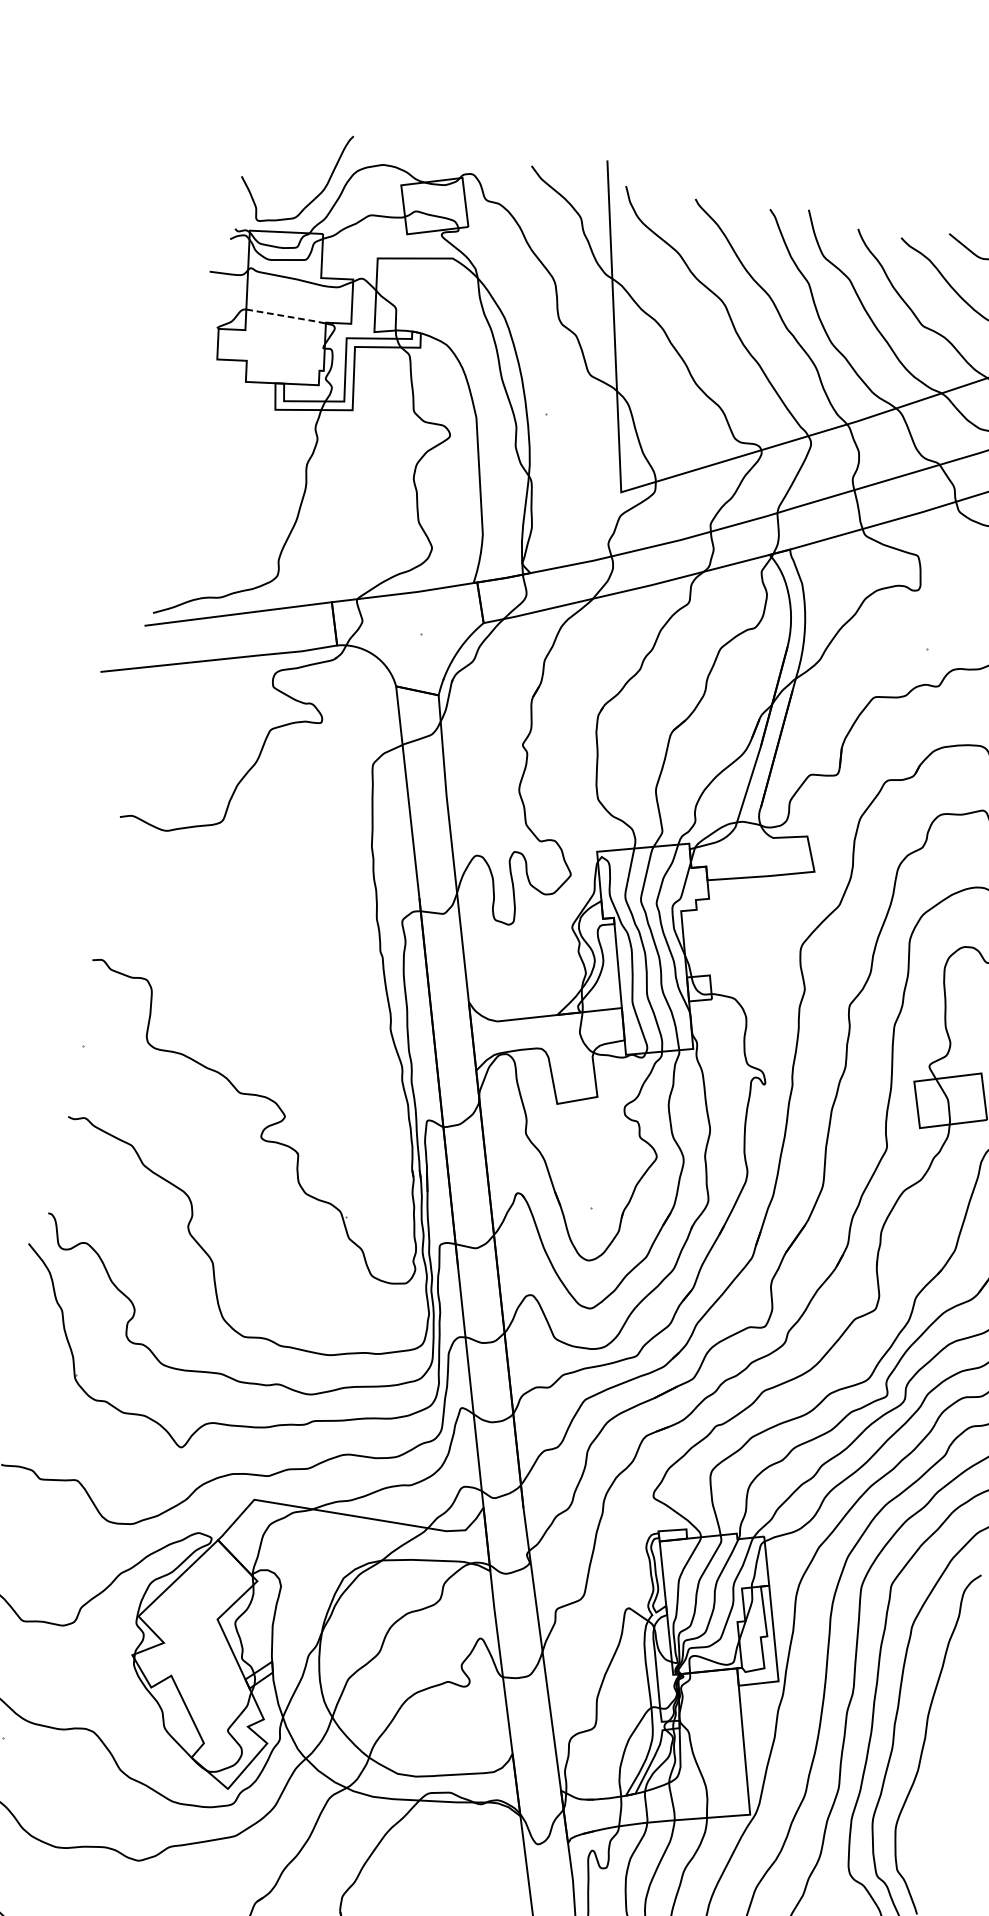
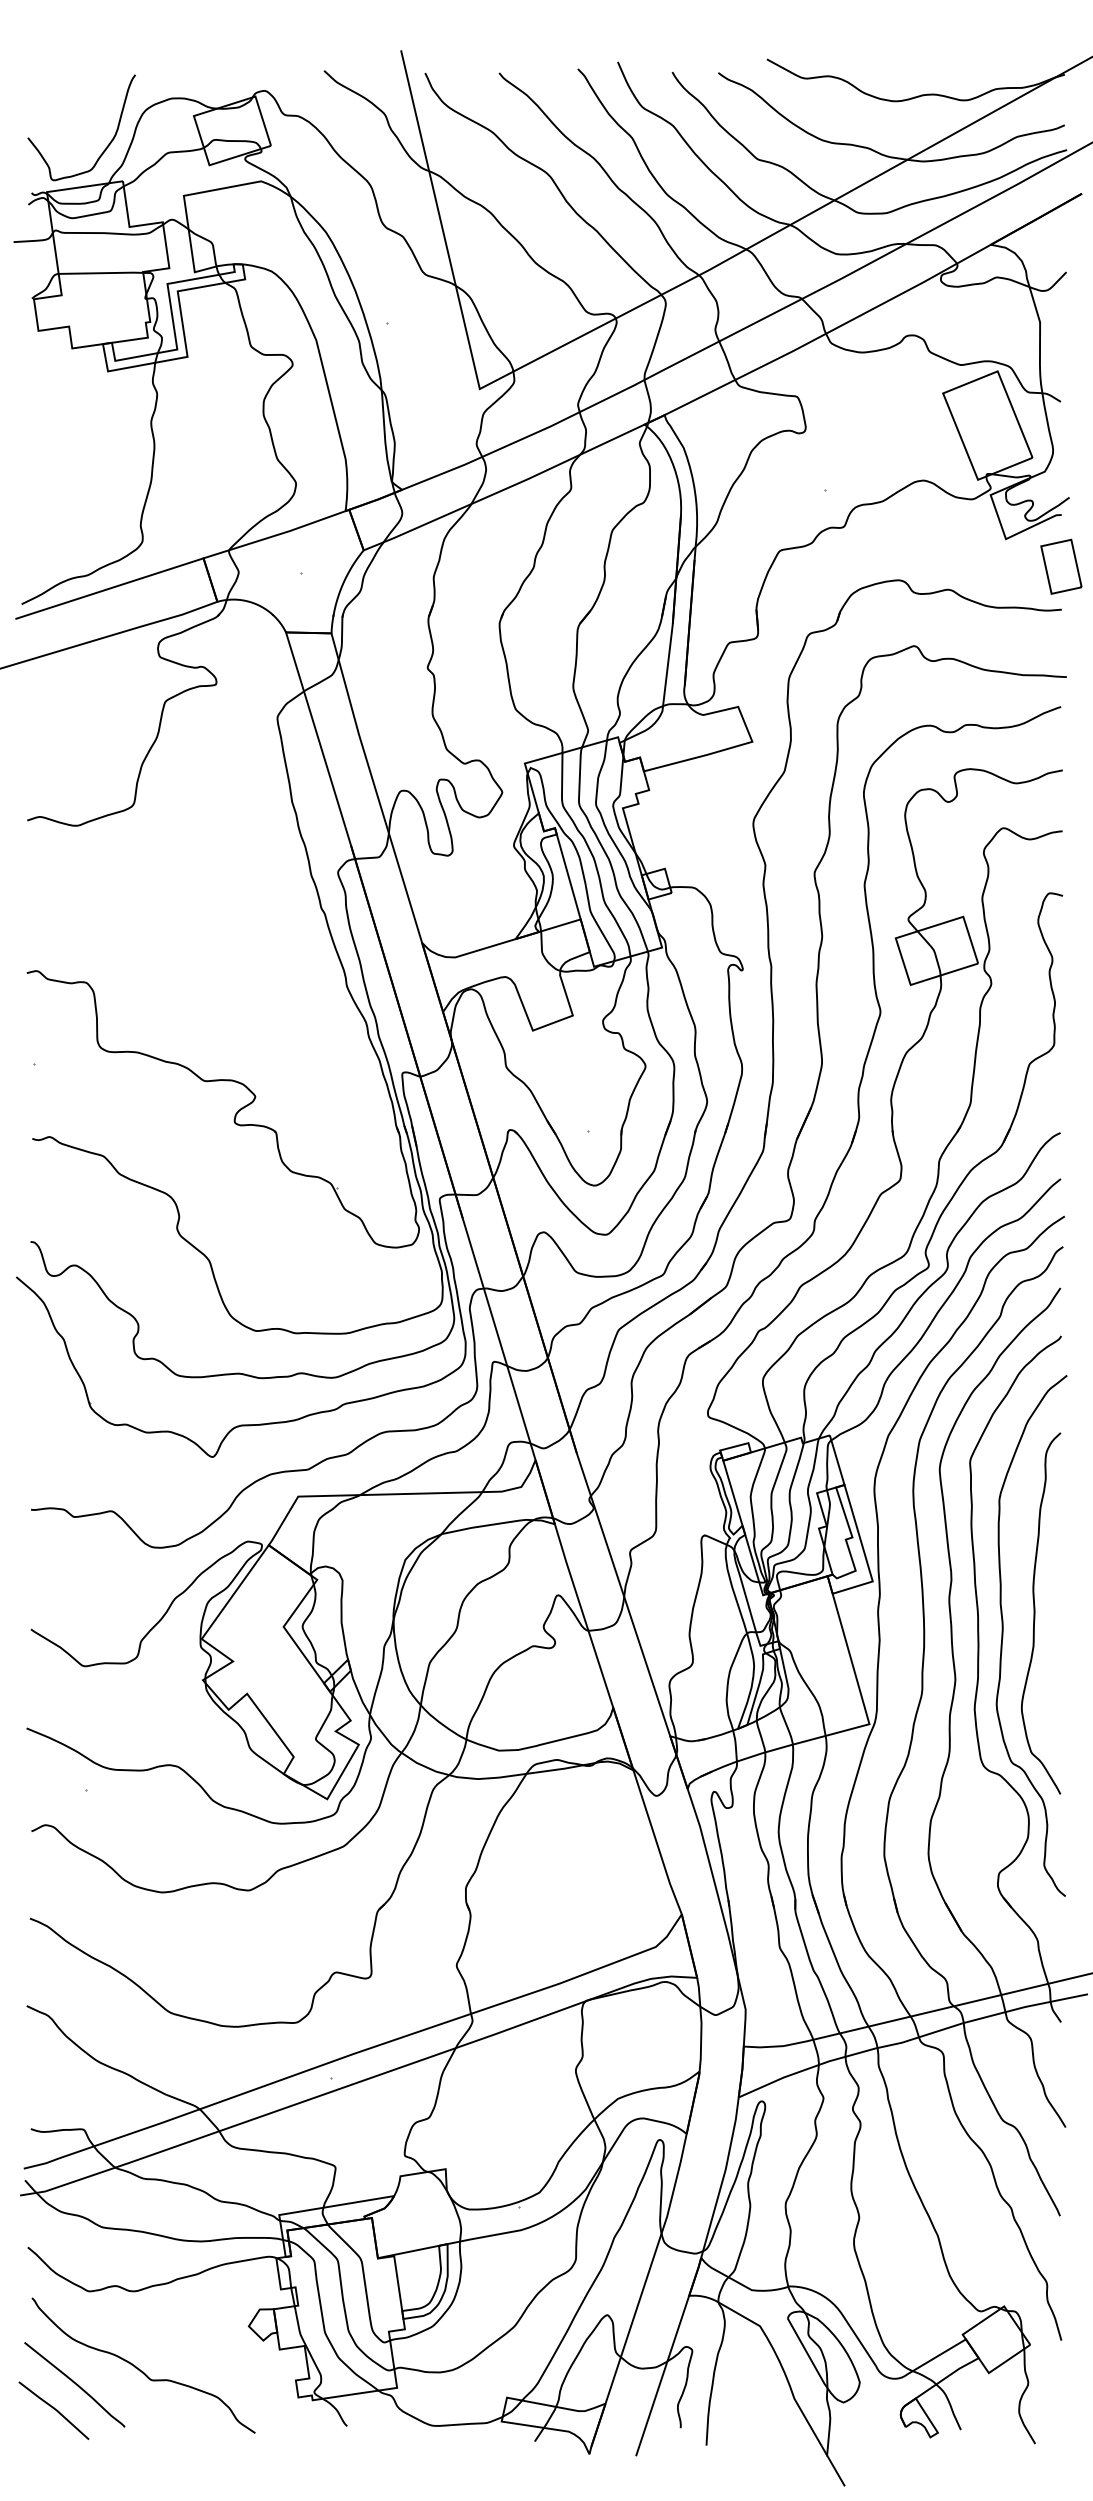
line: (287, 316) -> (102, 273), dashed -> solid

